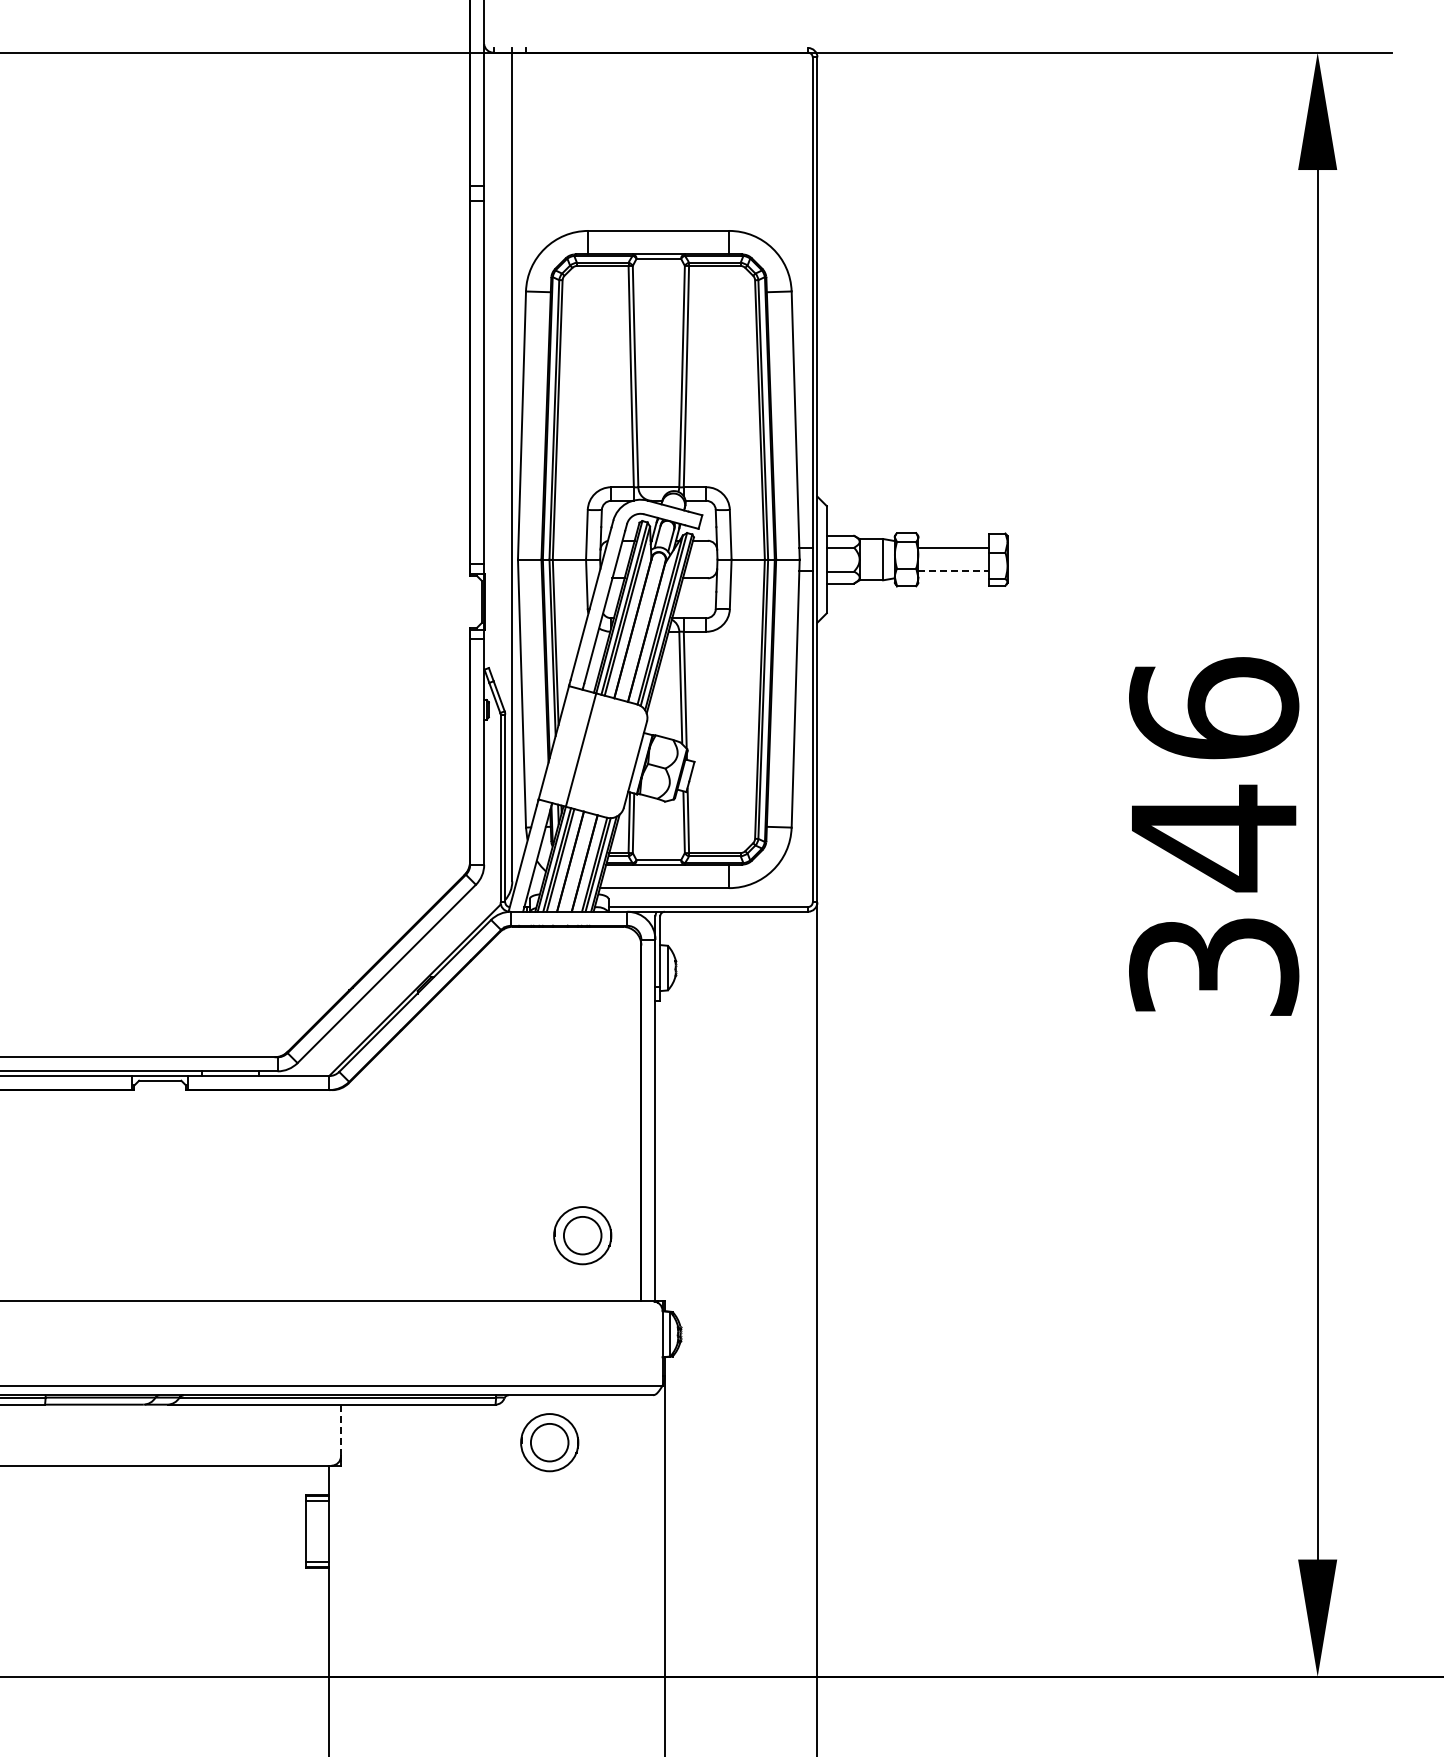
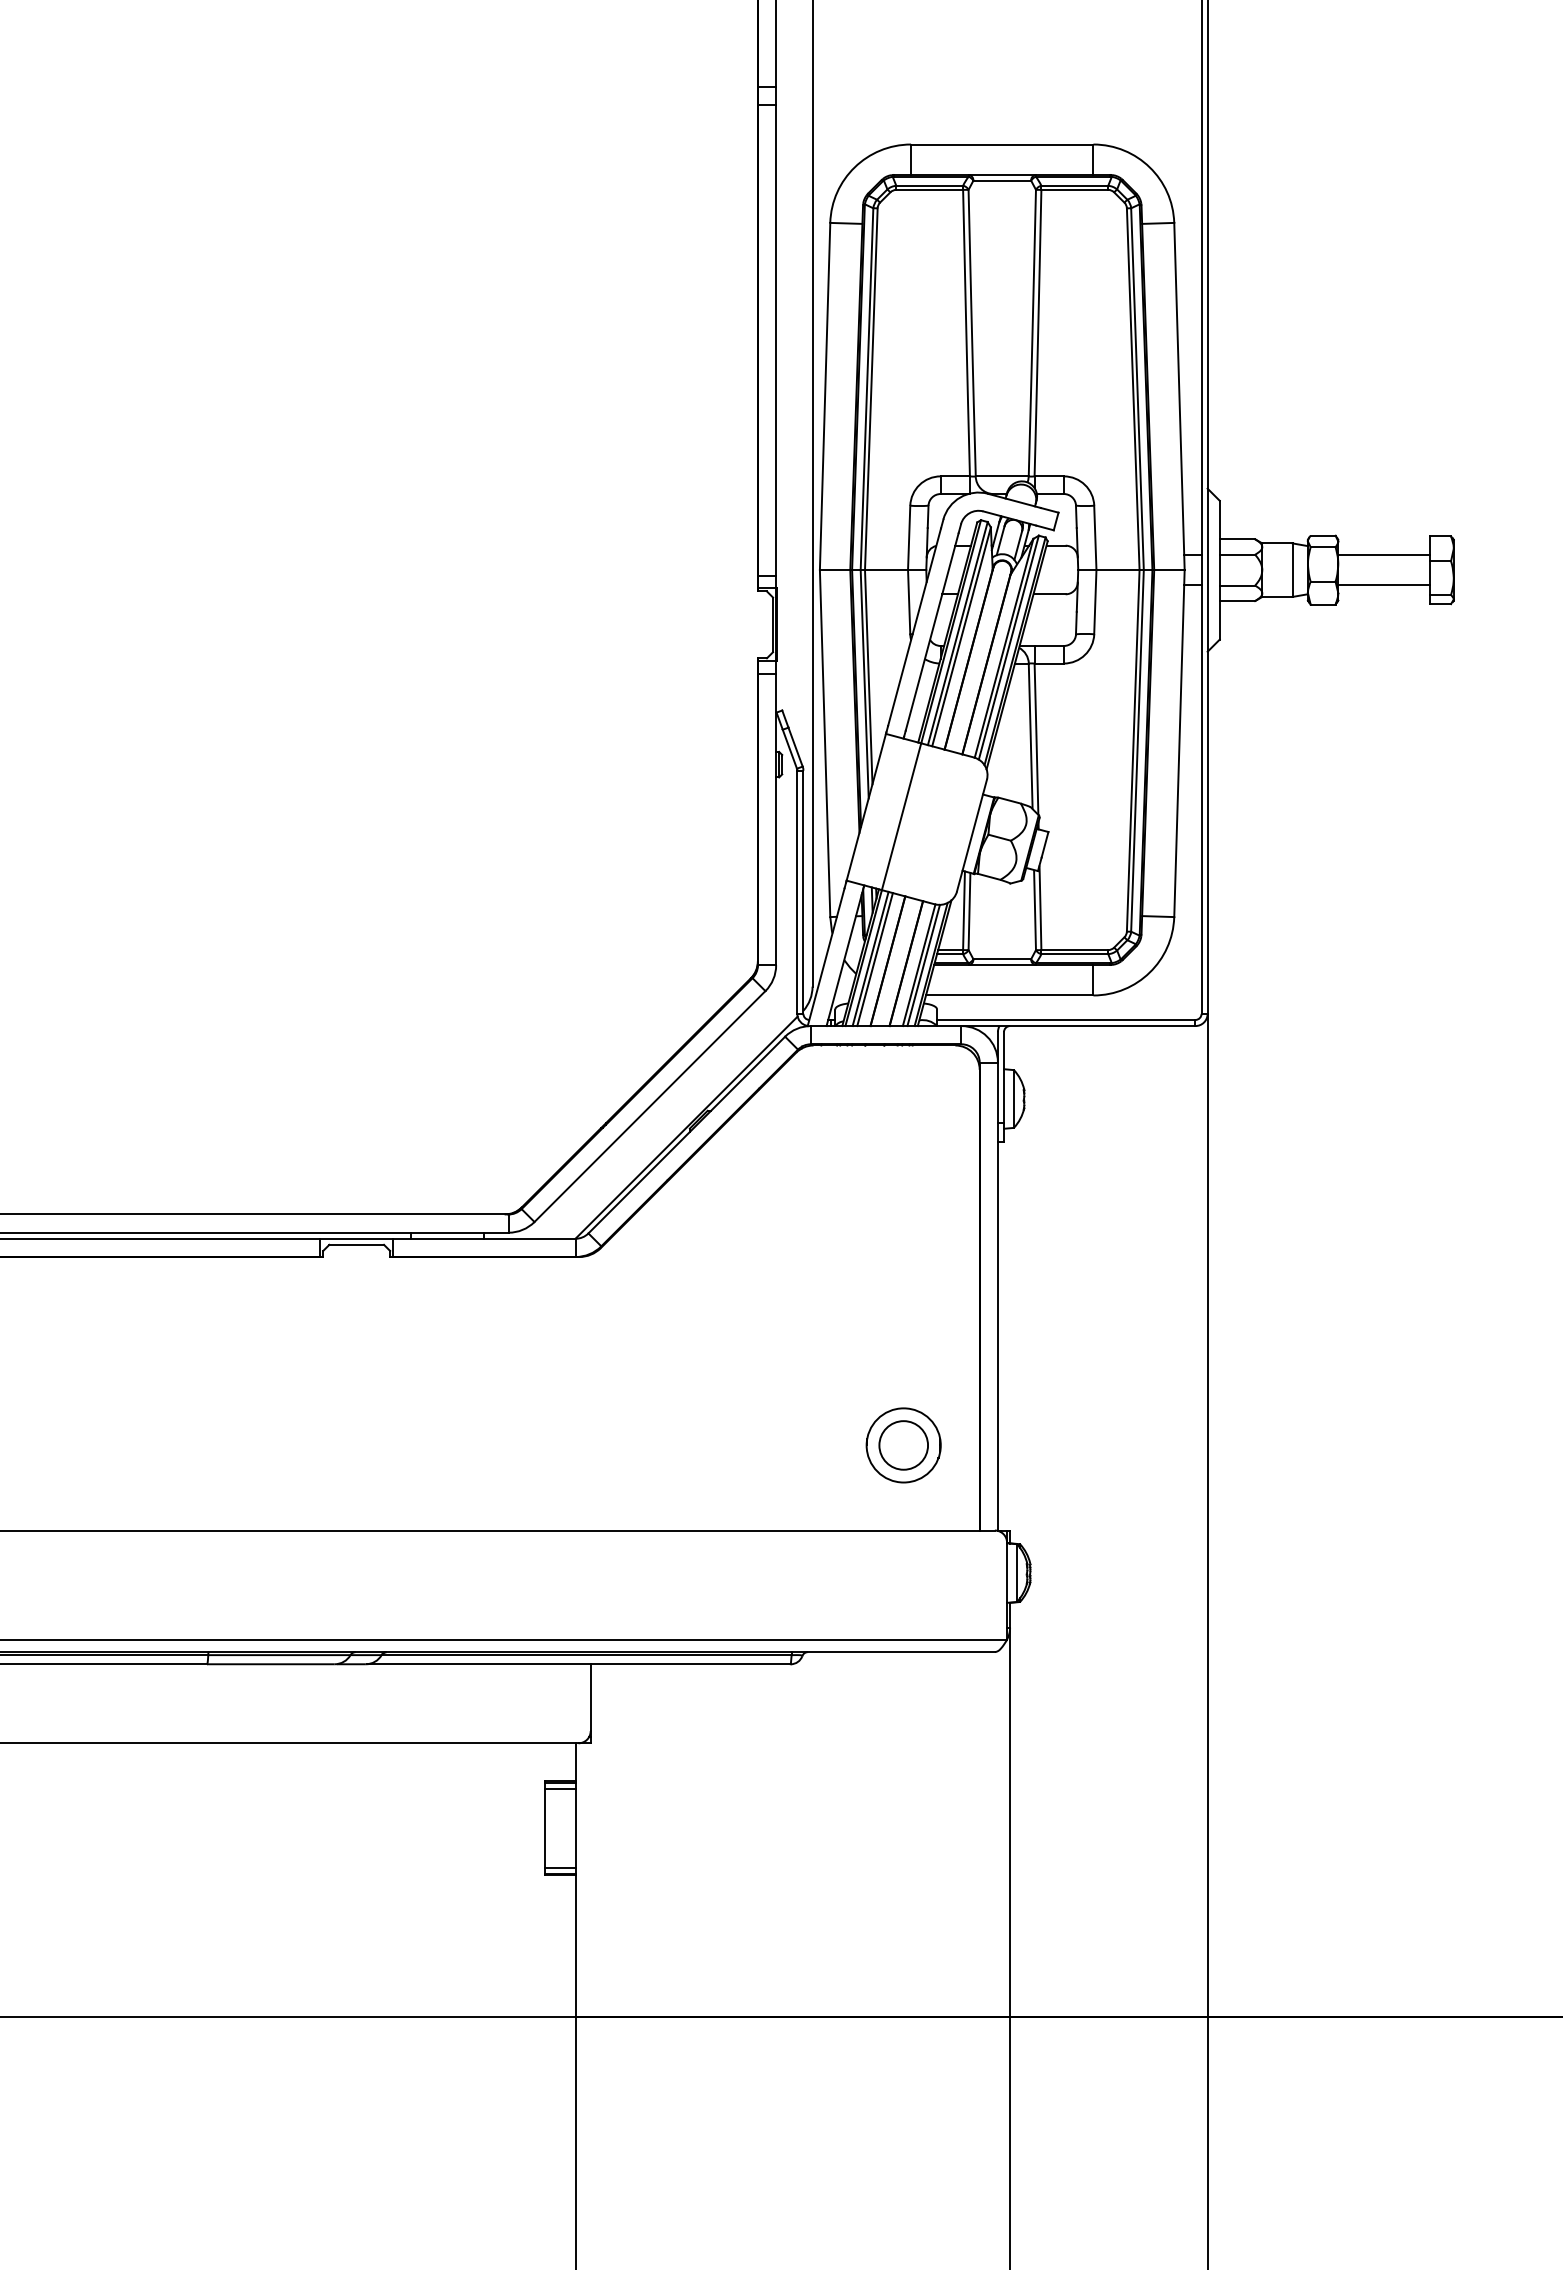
line: (954, 571) -> (1385, 585), dashed -> solid
line: (340, 1430) -> (590, 1697), dashed -> solid
part: (549, 1442) -> (860, 1713), removed

